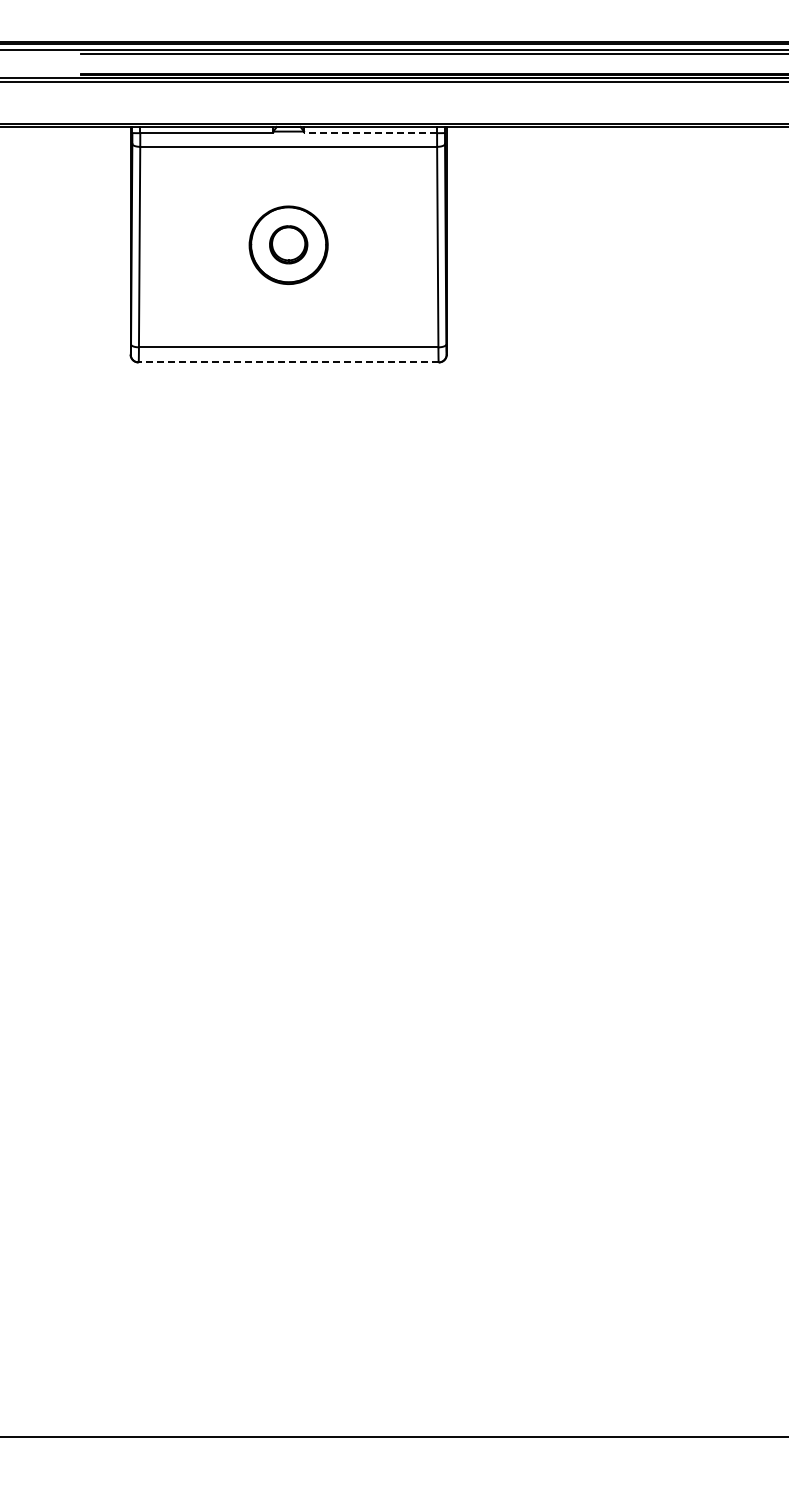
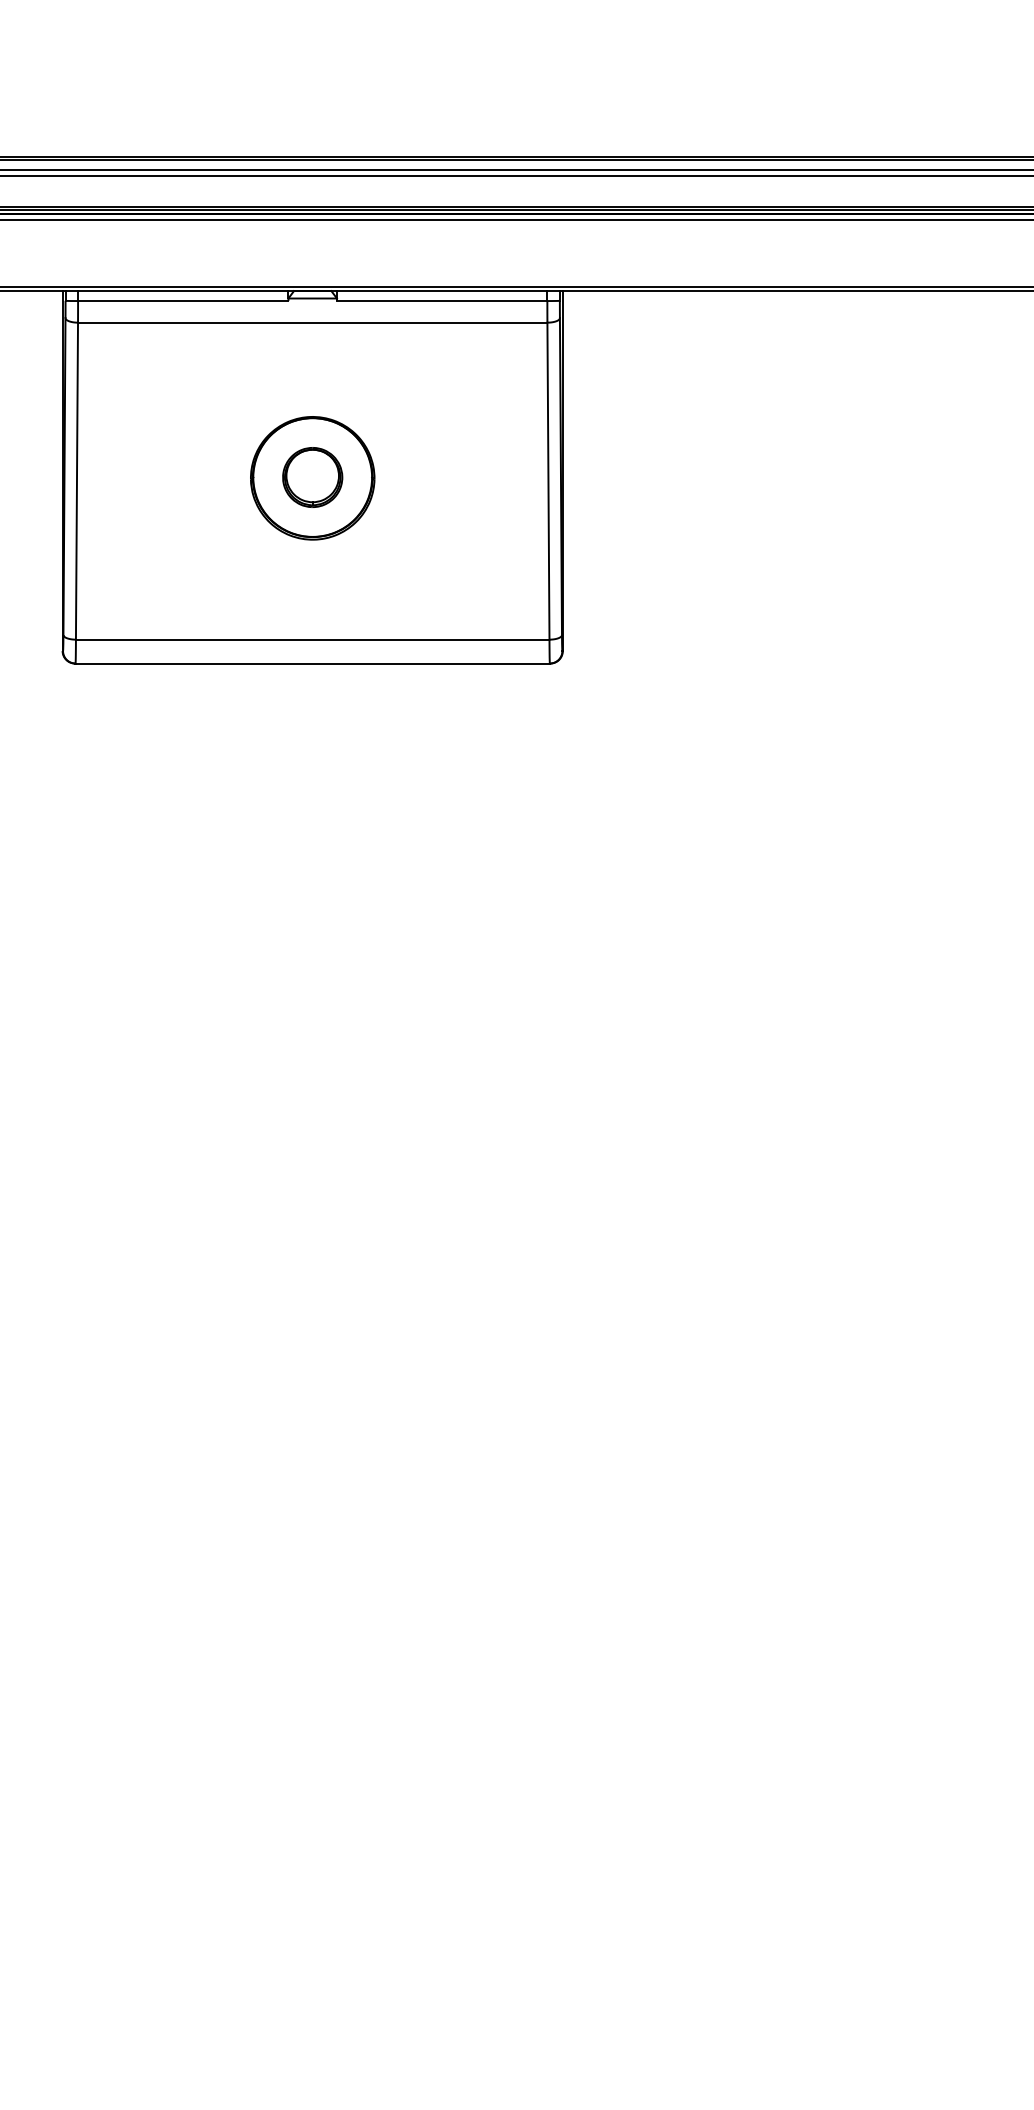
line: (370, 133) -> (442, 301), dashed -> solid
line: (288, 362) -> (312, 663), dashed -> solid

